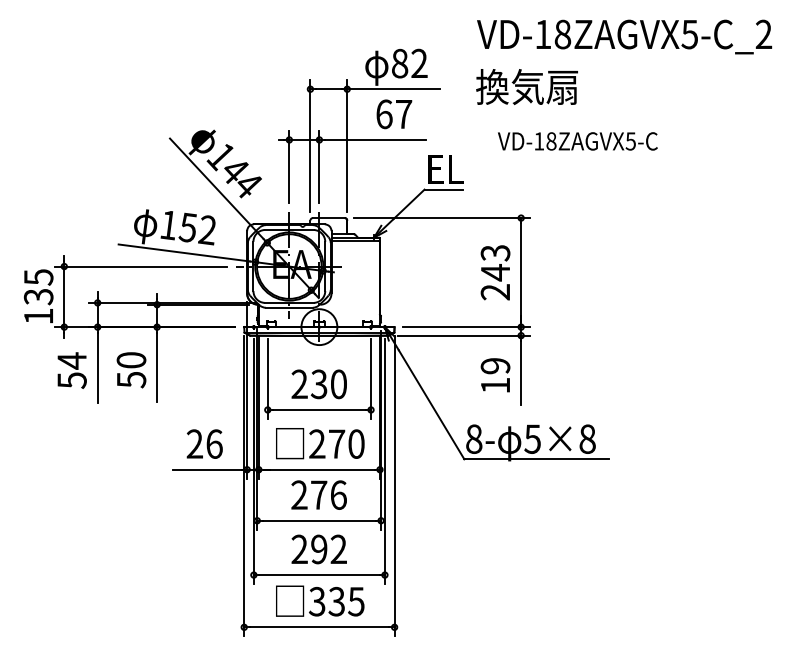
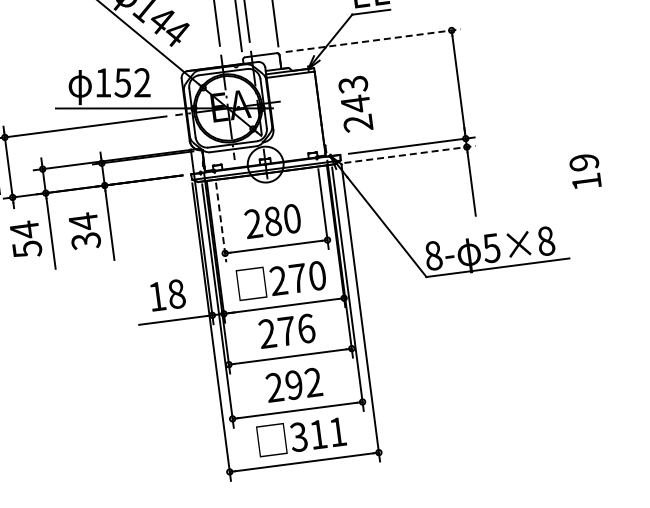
line: (442, 218) -> (373, 41), solid -> dashed
text: (495, 272) -> (355, 103), moved
line: (464, 335) -> (410, 154), solid -> dashed
text: (131, 369) -> (84, 230), 50 -> 34
text: (495, 375) -> (585, 171), moved
line: (267, 379) -> (220, 223), solid -> dashed
text: (318, 384) -> (272, 221), 230 -> 280
text: (204, 443) -> (166, 294), 26 -> 18
text: (346, 601) -> (327, 433), 335 -> 311

